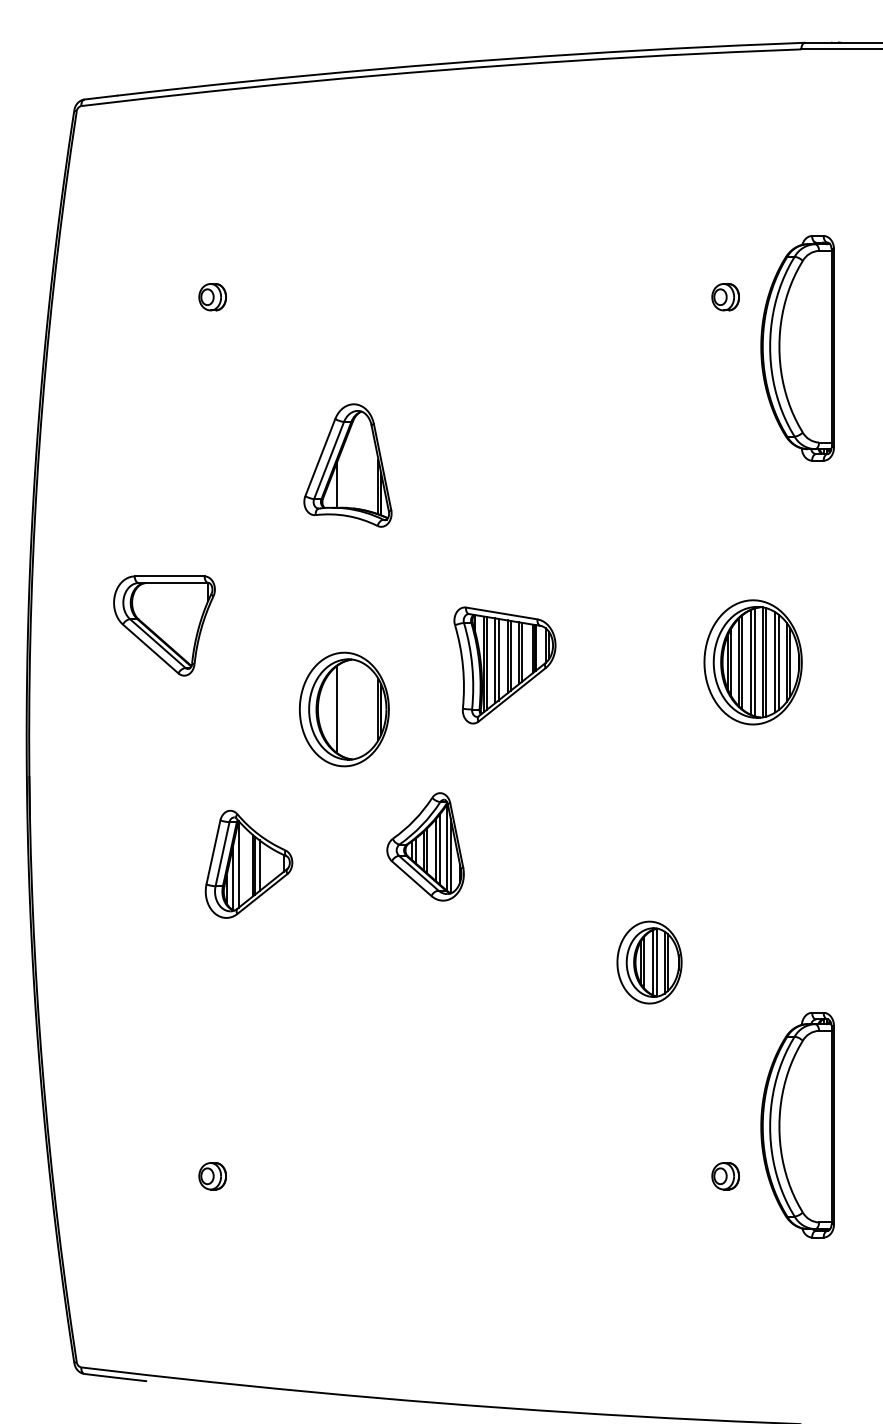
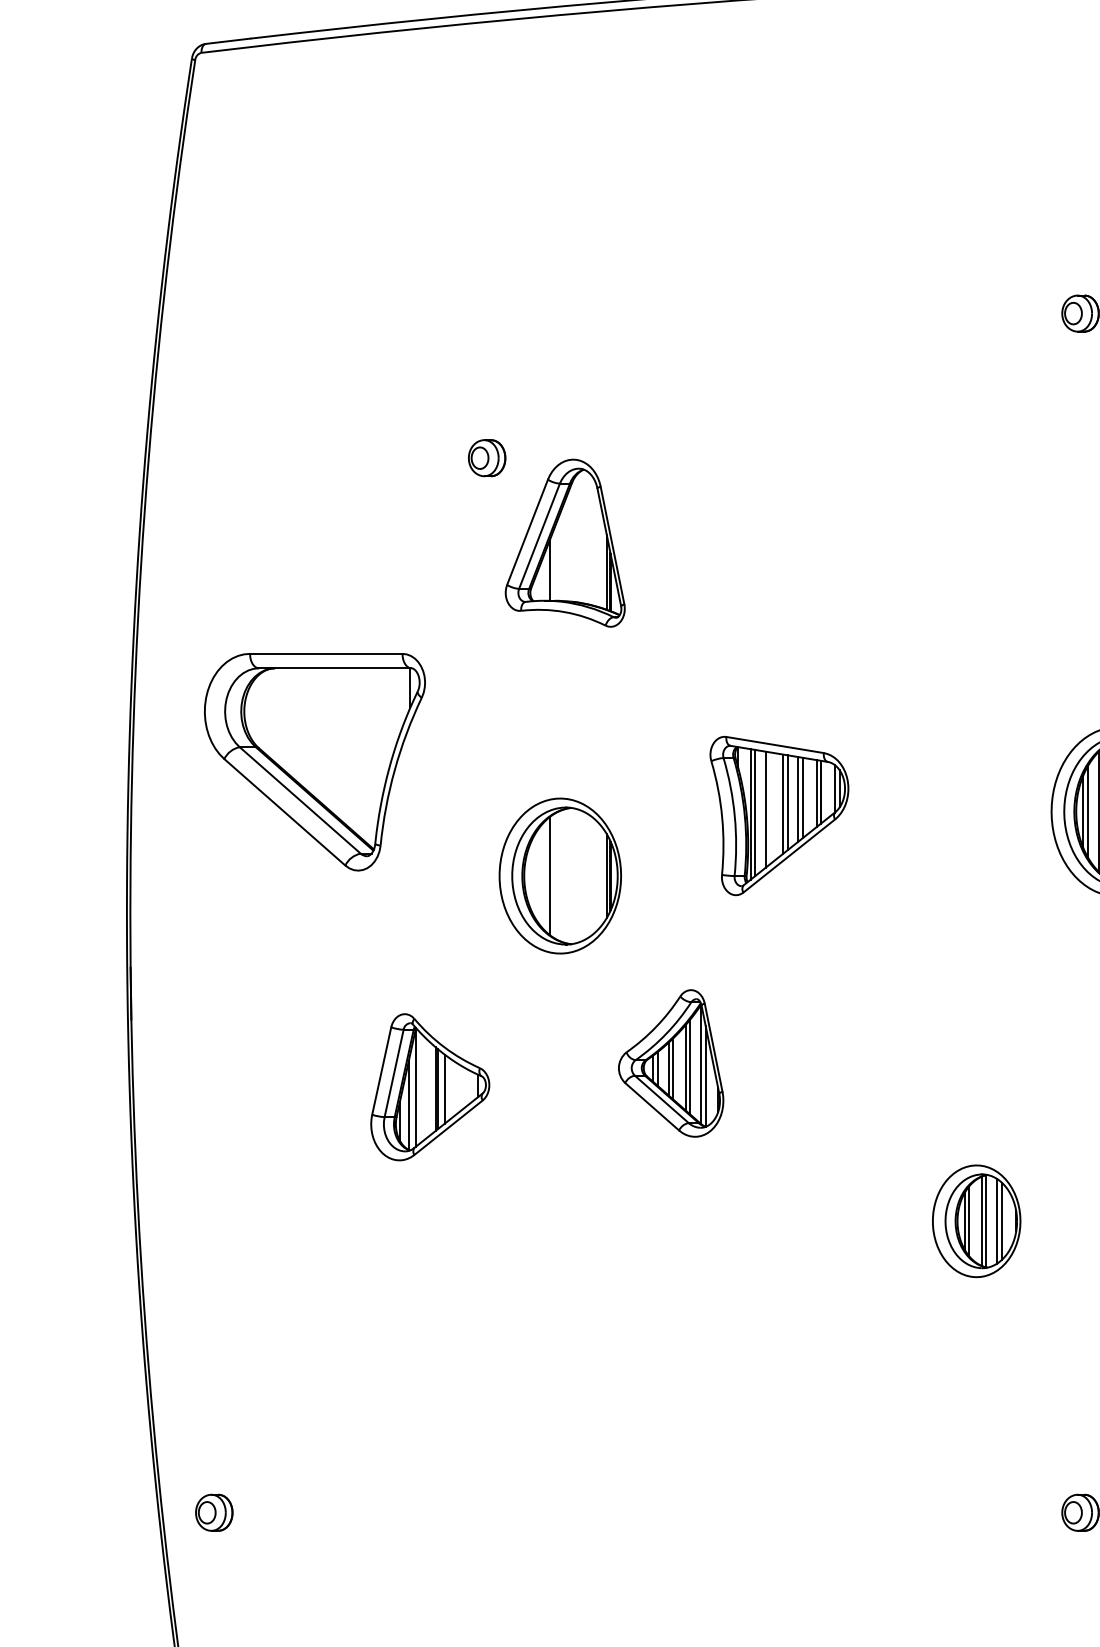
part: (212, 297) -> (486, 458), moved
part: (164, 625) -> (314, 761), size x1.6
line: (498, 659) -> (770, 807), removed
part: (212, 1176) -> (214, 1513), moved

